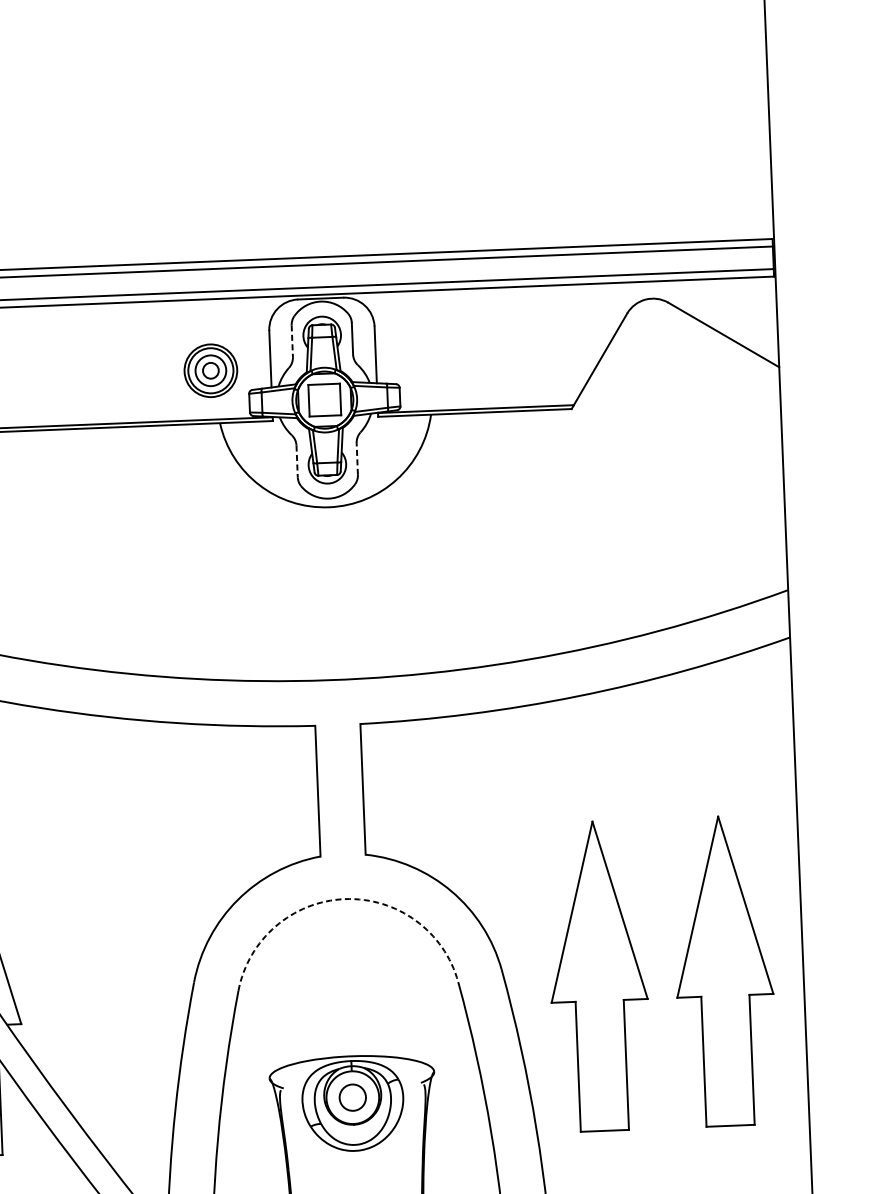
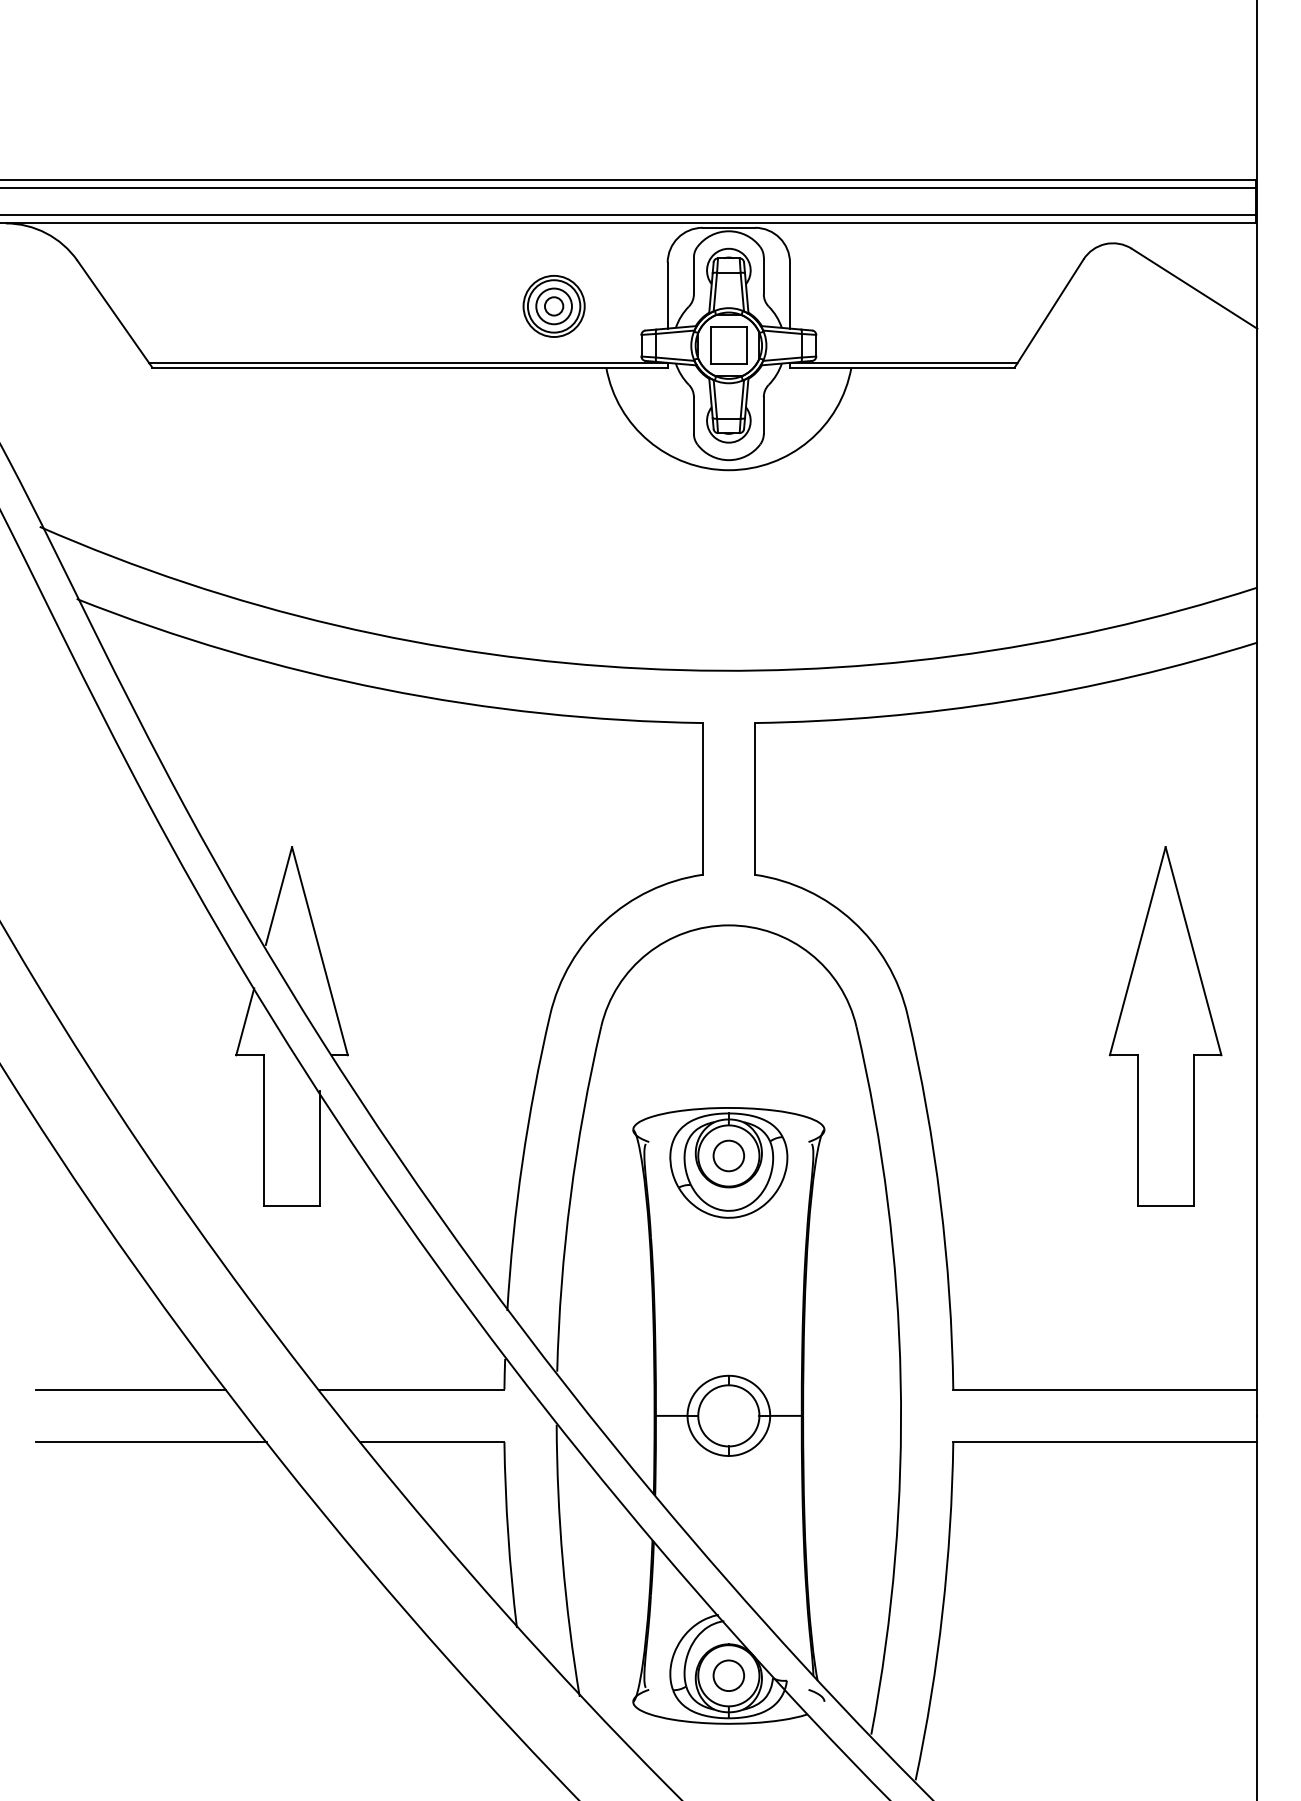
line: (291, 341) -> (693, 276), dashed -> solid
part: (210, 370) -> (553, 306), moved
line: (357, 458) -> (763, 415), dashed -> solid
line: (296, 462) -> (693, 416), dashed -> solid
arc: (344, 899) -> (728, 925), dashed -> solid
part: (598, 976) -> (1019, 1026), removed

